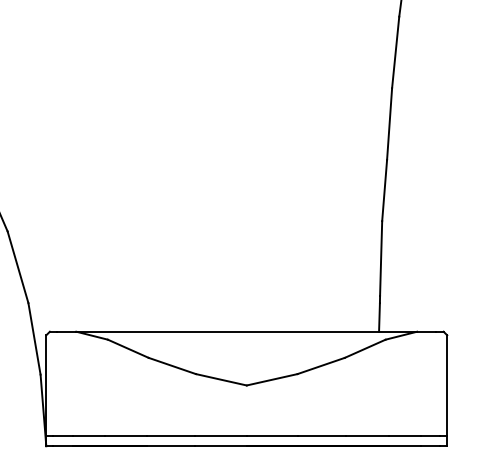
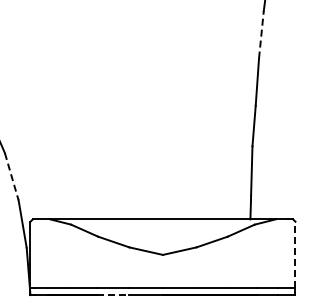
line: (395, 52) -> (261, 34), solid -> dashed
line: (17, 266) -> (11, 176), solid -> dashed
line: (447, 384) -> (295, 254), solid -> dashed
line: (171, 446) -> (113, 295), solid -> dashed

